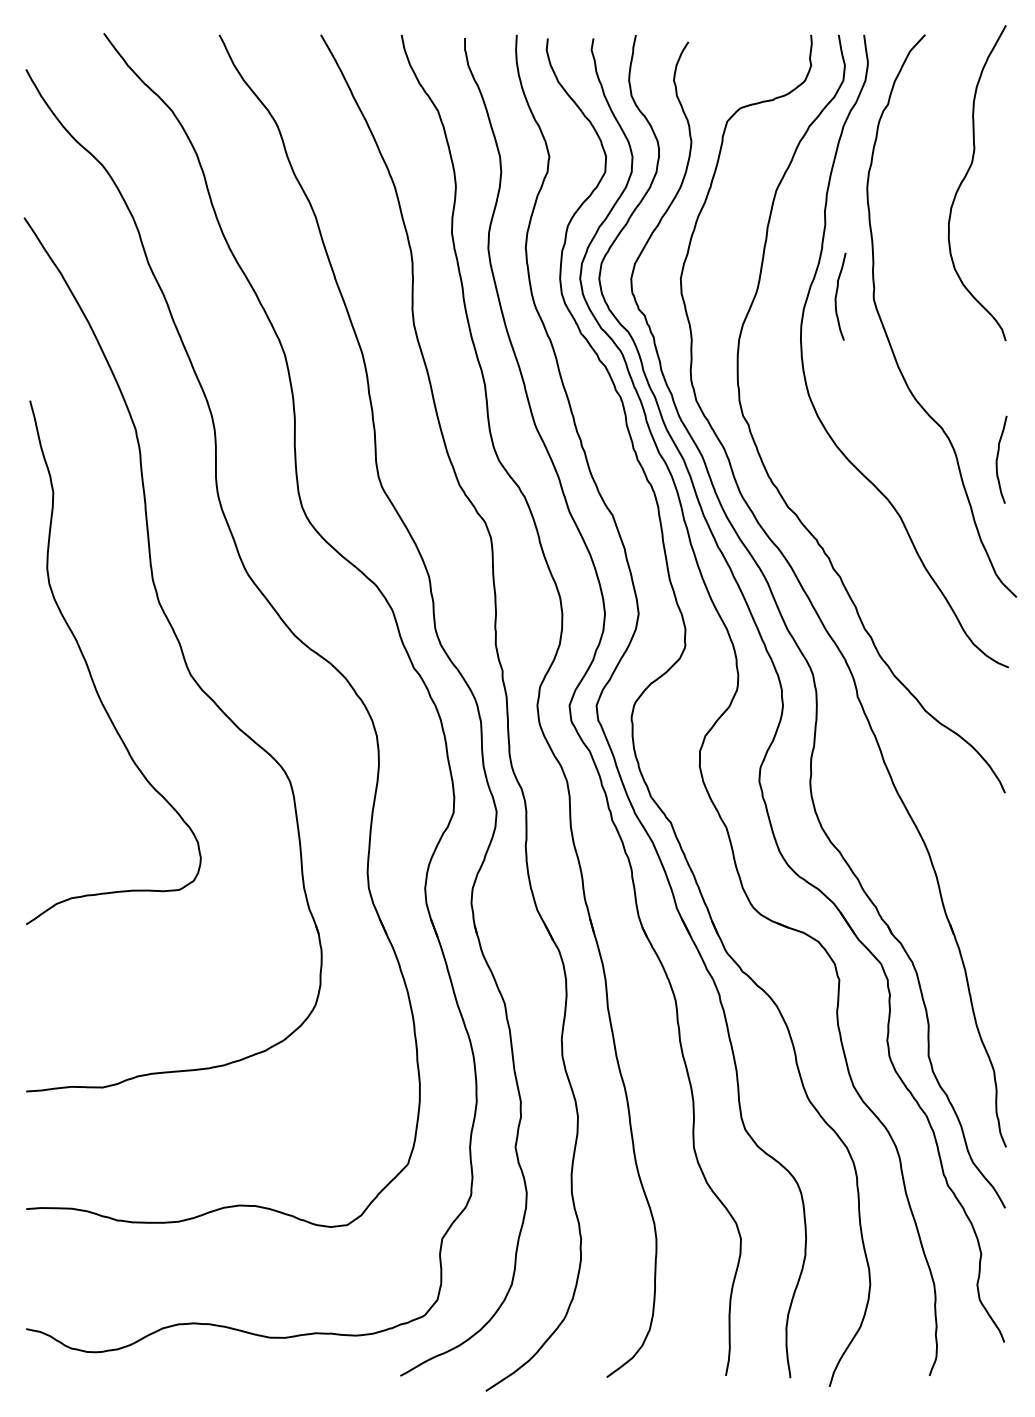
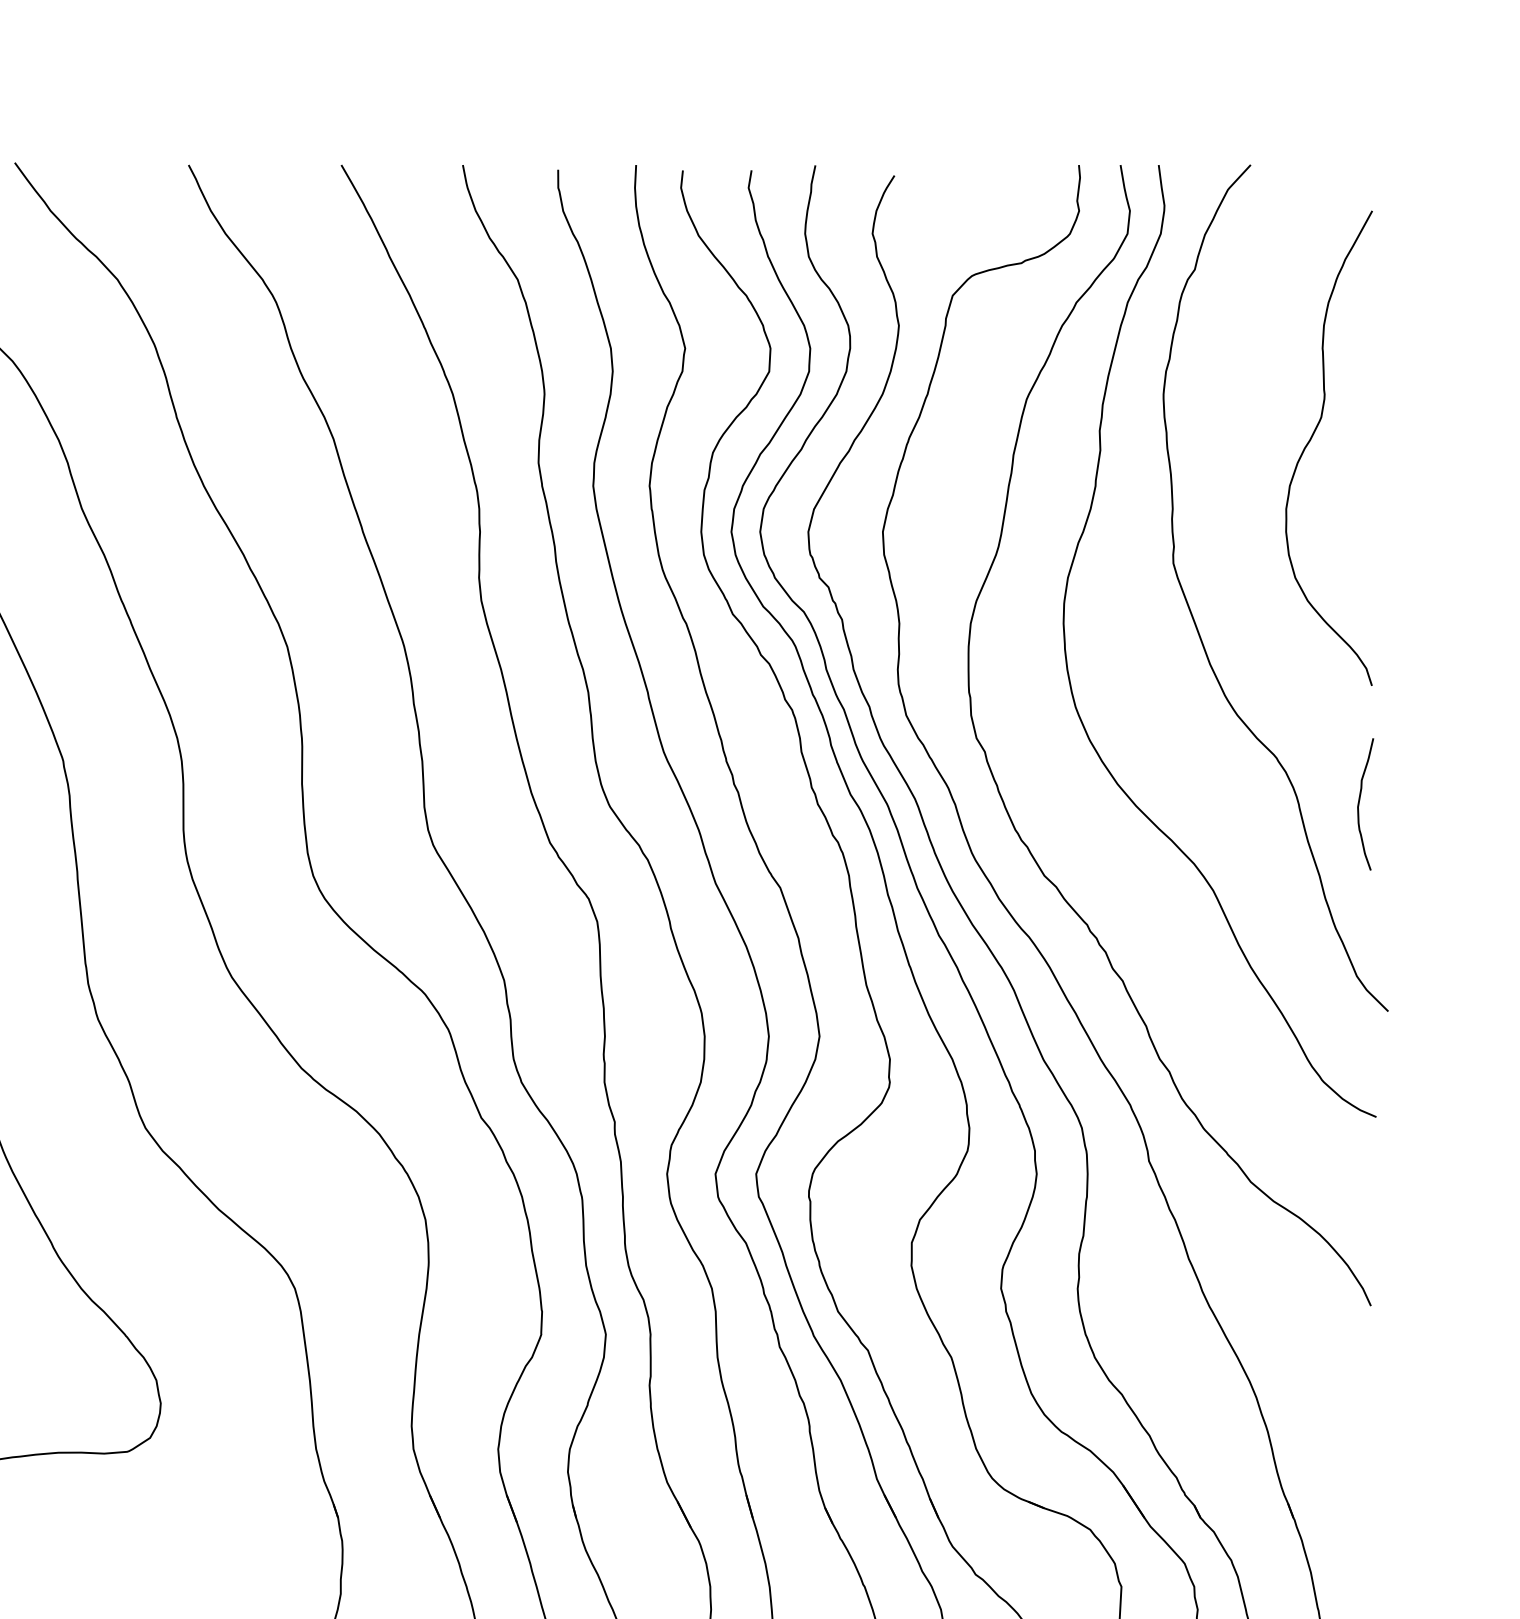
curve: (965, 178) -> (1311, 441), moved
curve: (837, 294) -> (1118, 555), removed

